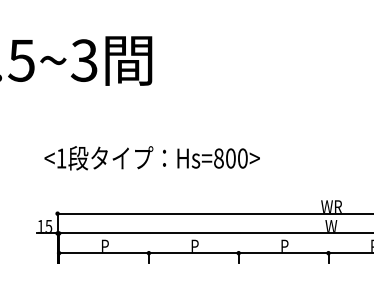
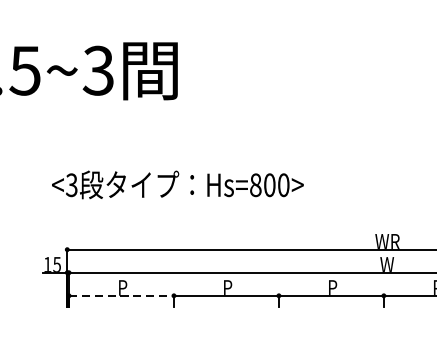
text: (61, 158) -> (71, 185), <1 -> <3
line: (104, 253) -> (122, 296), solid -> dashed

